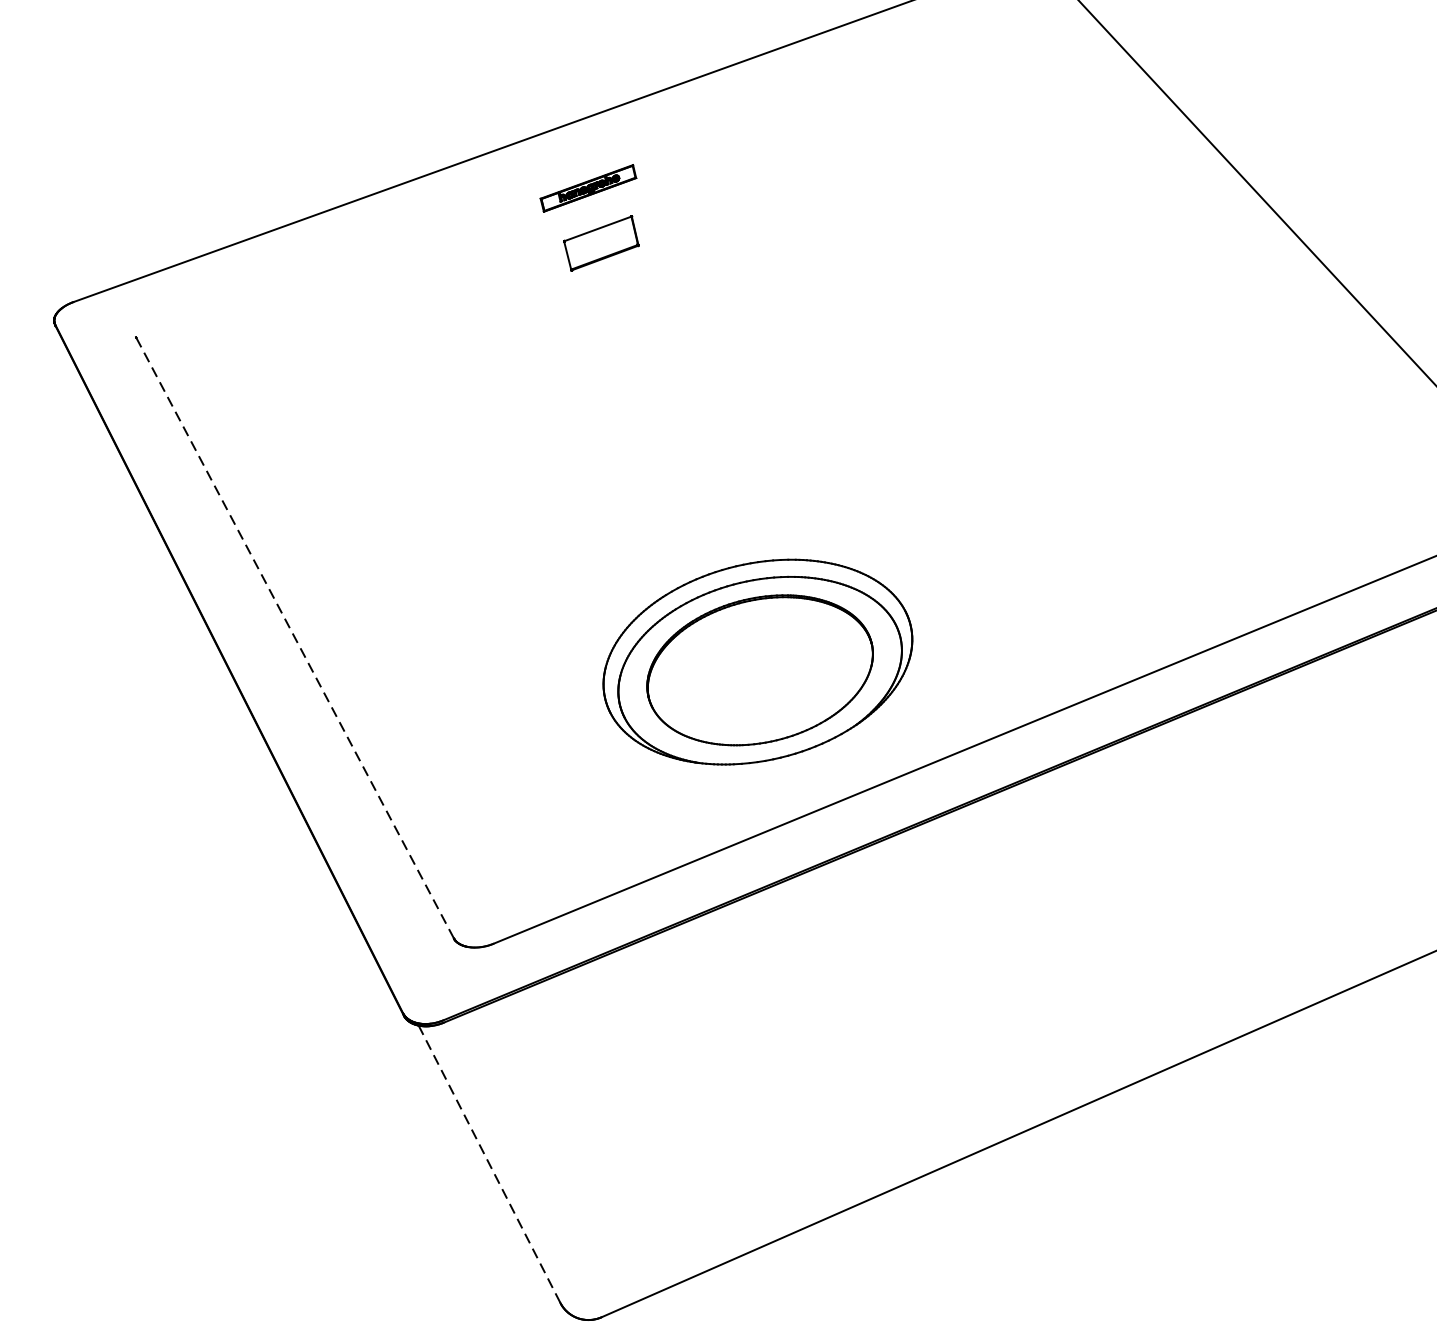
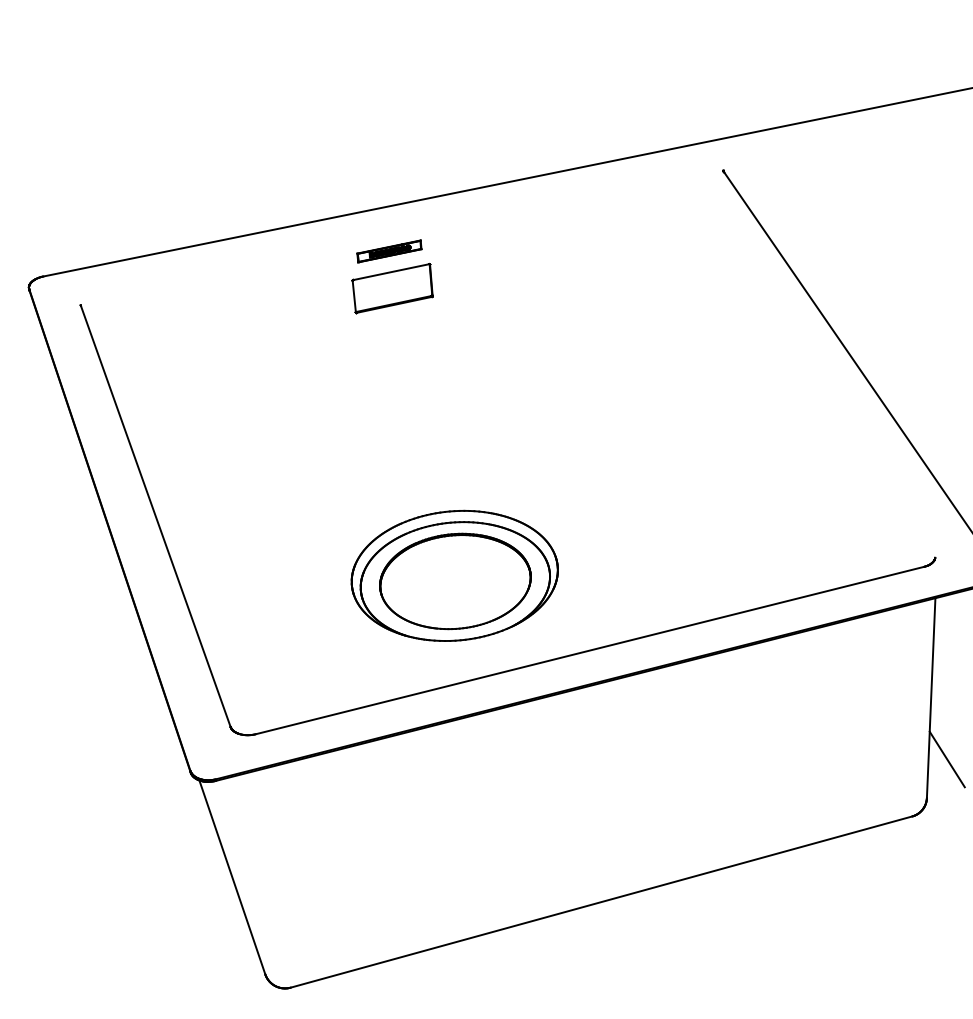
part: (601, 243) -> (392, 288), size x1.67
line: (294, 638) -> (155, 516), dashed -> solid
line: (489, 1162) -> (232, 876), dashed -> solid

